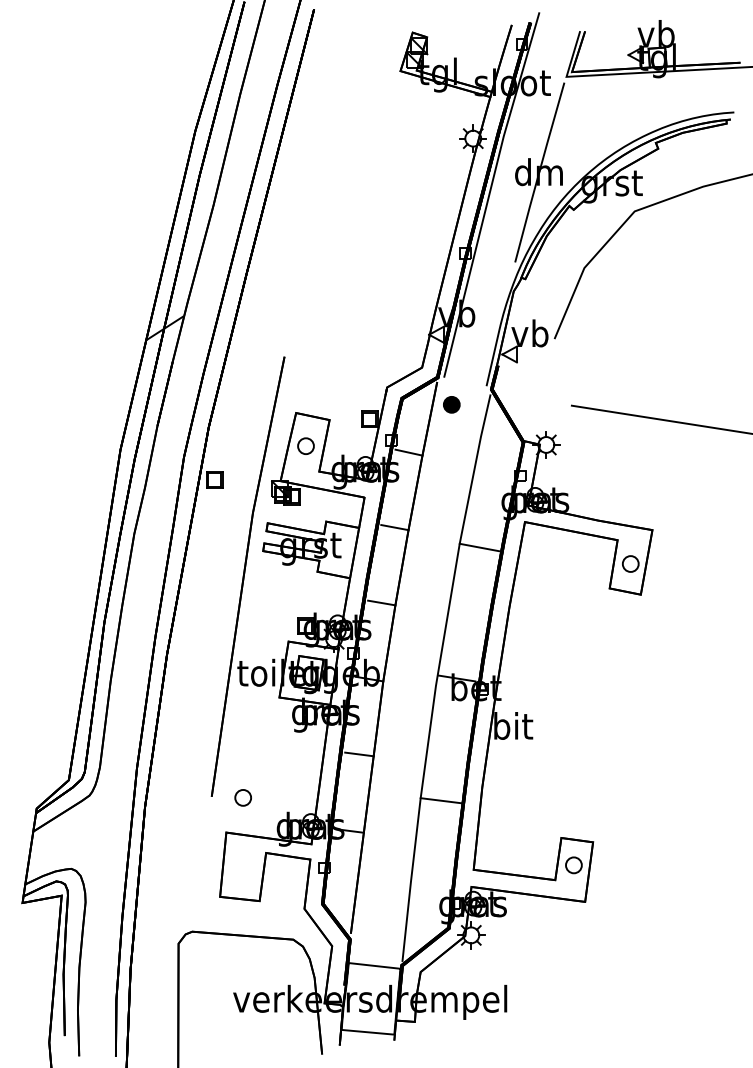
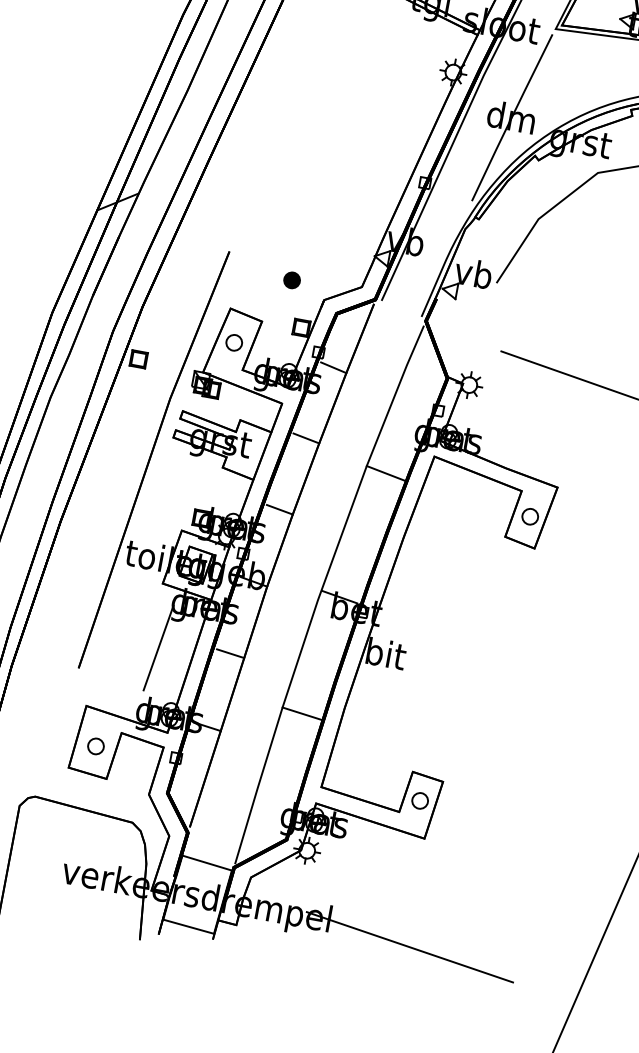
part: (451, 404) -> (291, 280), moved
line: (287, 761) -> (159, 647), added
part: (242, 797) -> (95, 745), moved
line: (590, 1011) -> (409, 946), added

